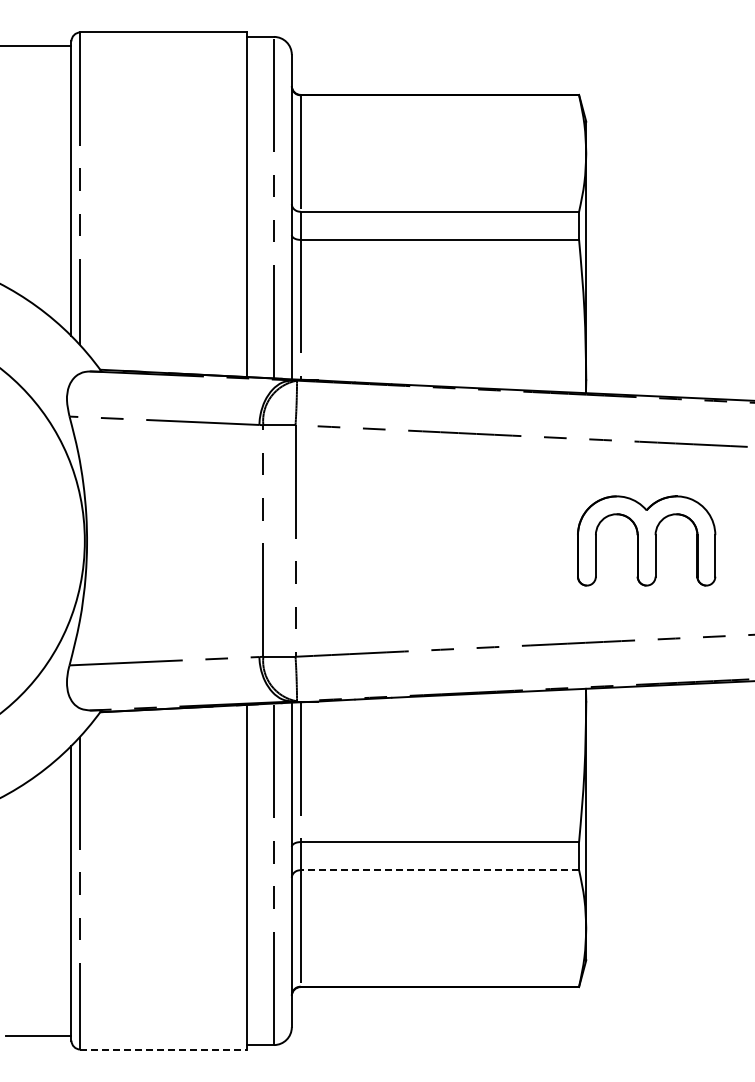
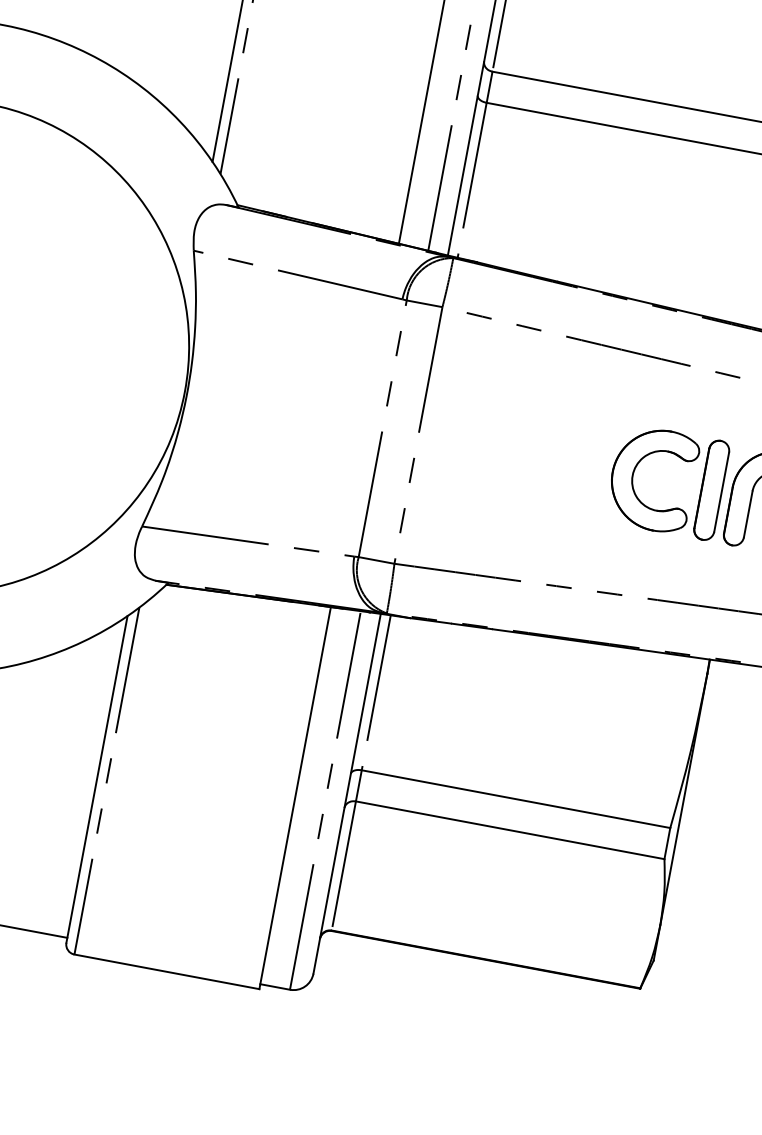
part: (529, 519) -> (682, 460), added
line: (439, 870) -> (509, 830), dashed -> solid
line: (164, 1049) -> (167, 971), dashed -> solid

